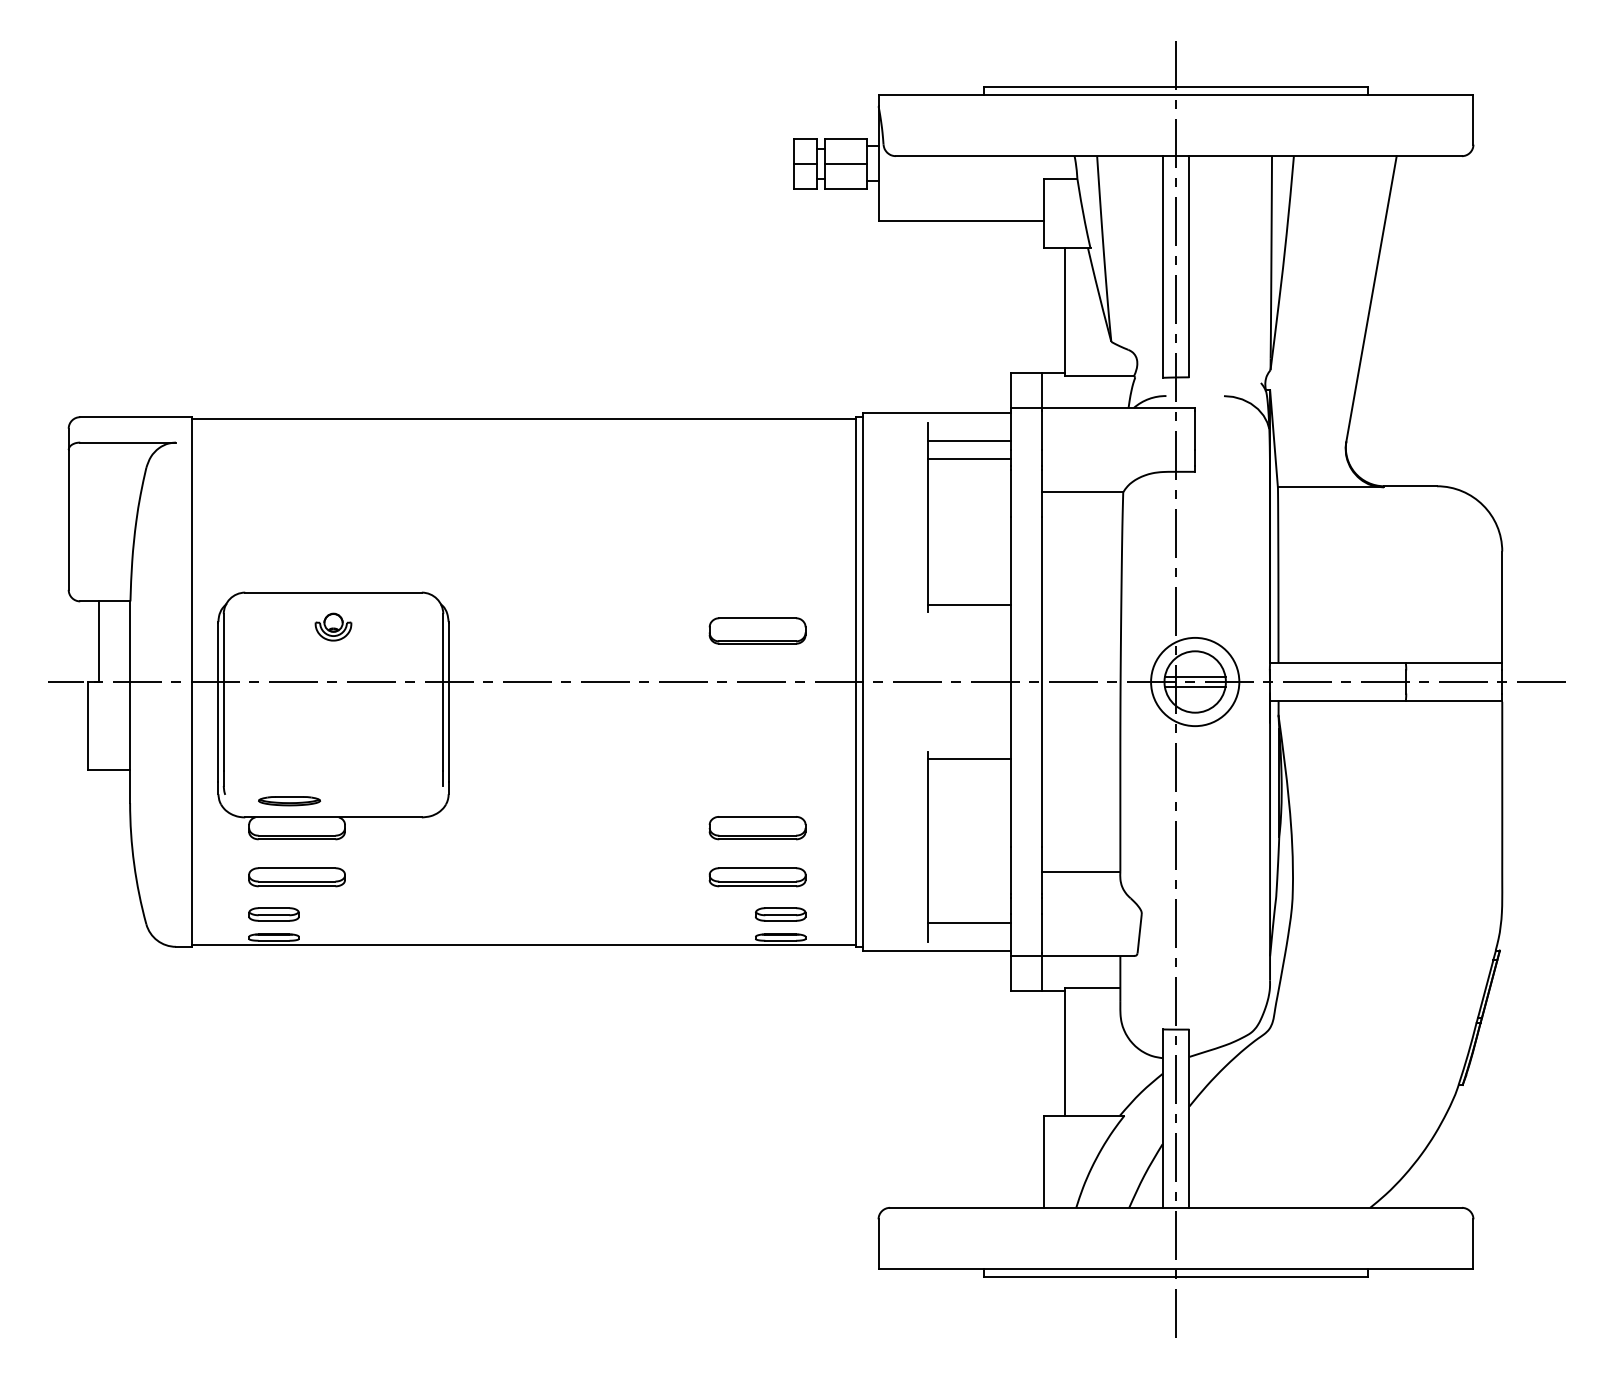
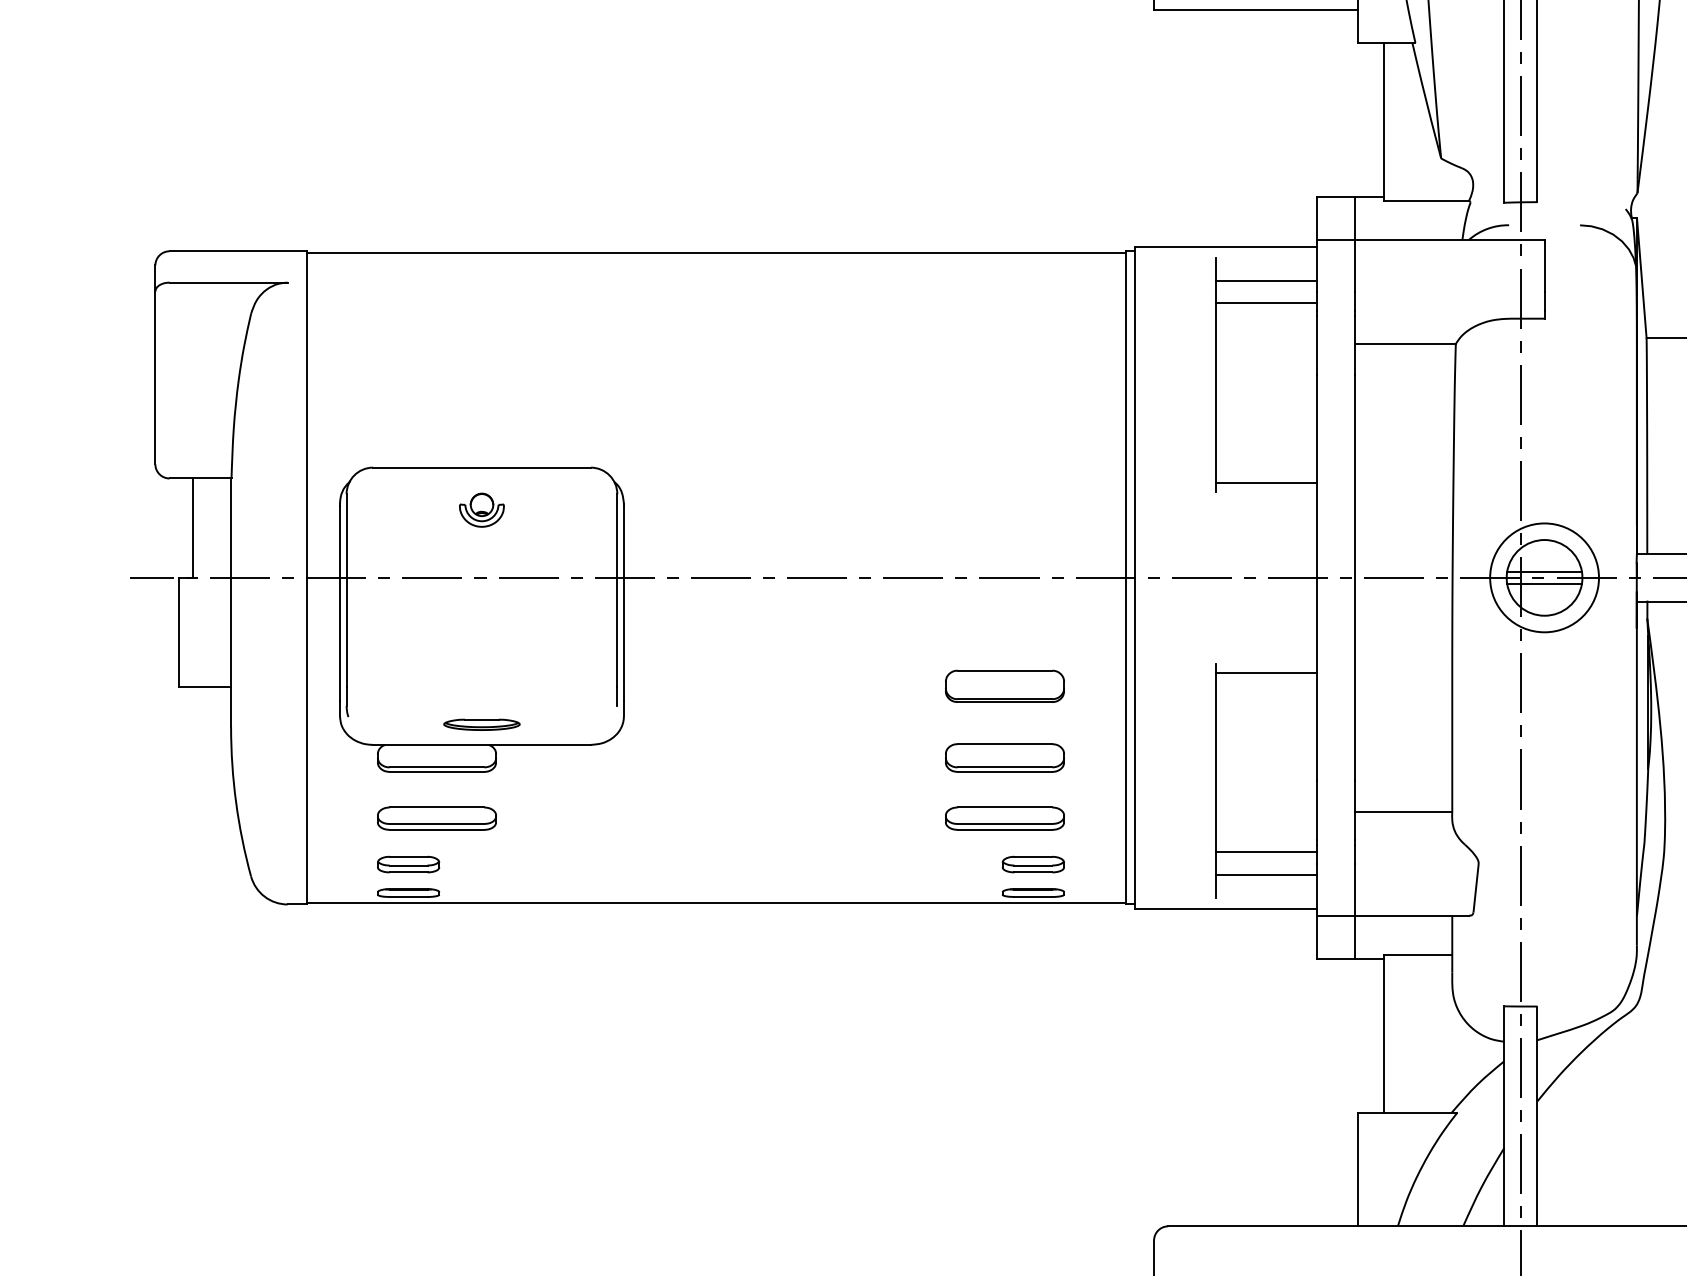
part: (757, 630) -> (1004, 685), moved
part: (289, 801) -> (481, 725), moved
line: (969, 904) -> (1266, 852), added

